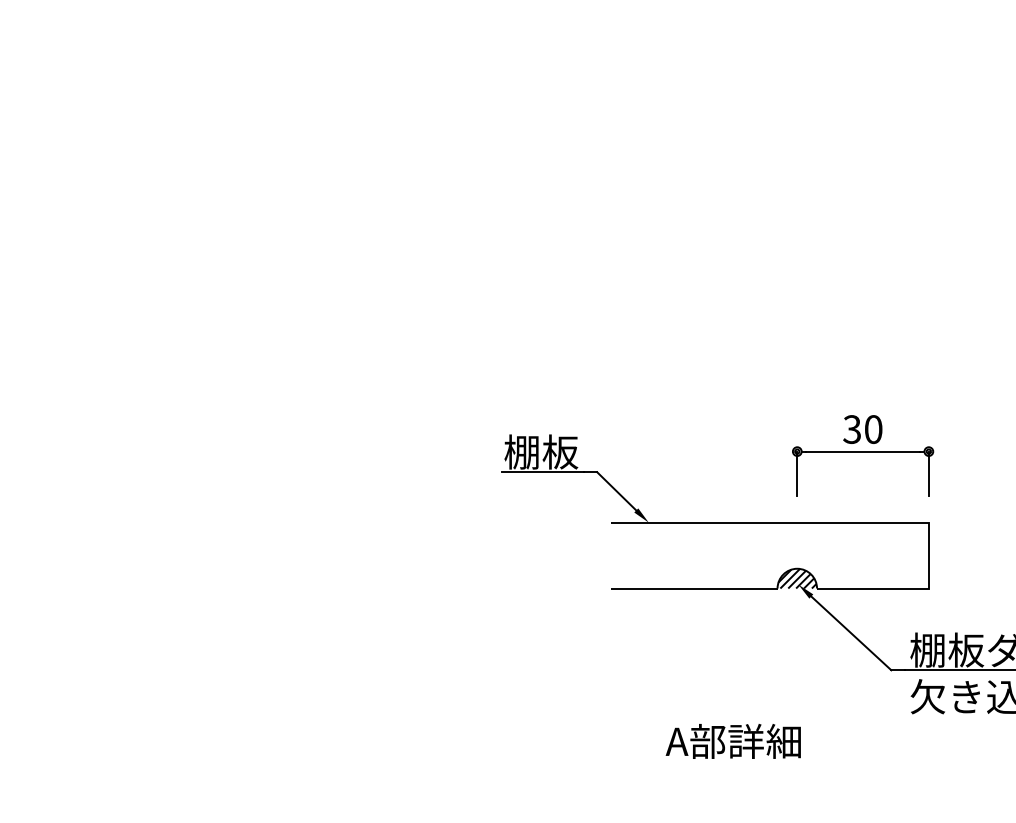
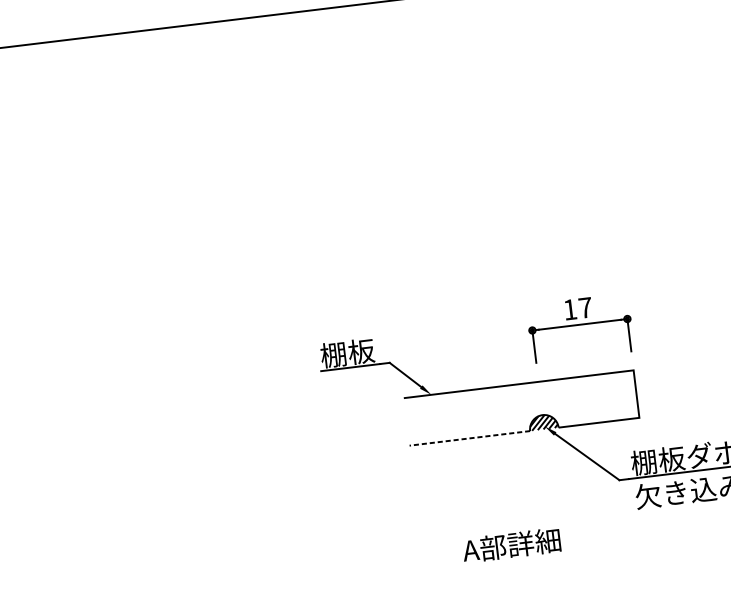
text: (862, 429) -> (577, 308), 30 -> 17
line: (693, 588) -> (469, 438), solid -> dashed

